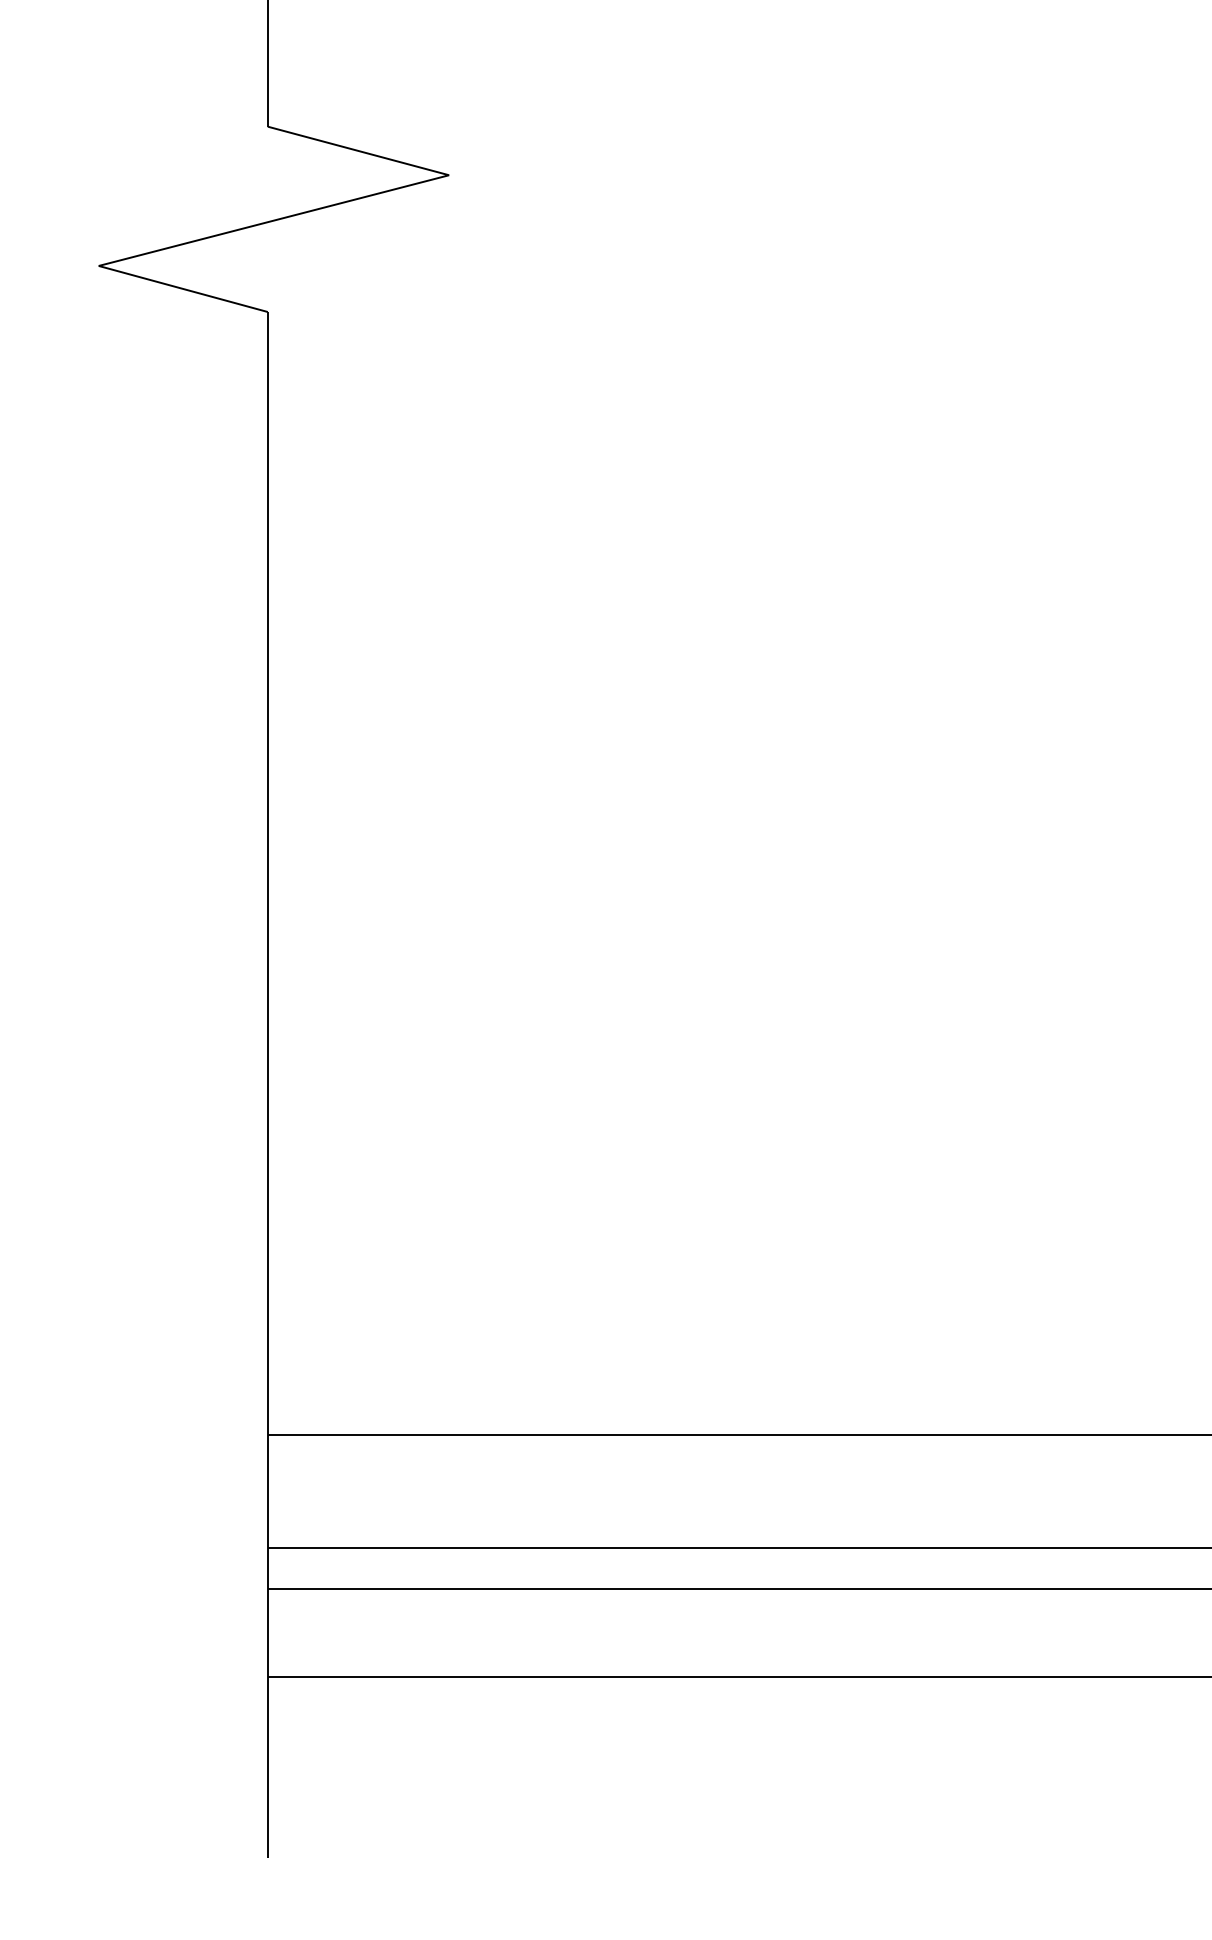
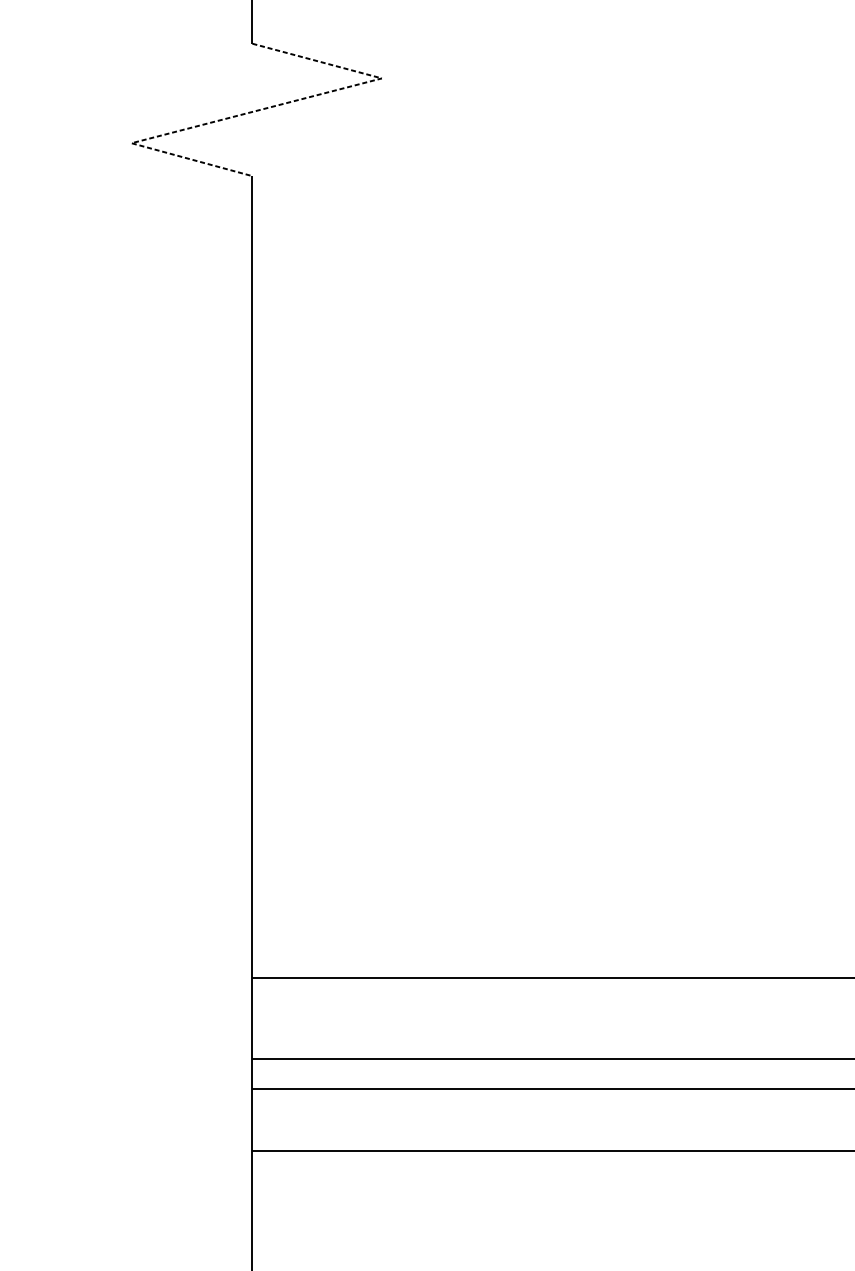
line: (279, 219) -> (260, 110), solid -> dashed

